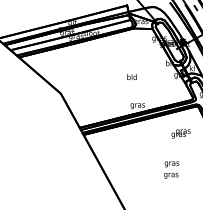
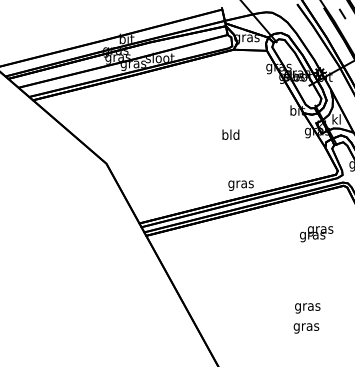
text: (171, 169) -> (306, 317), moved

